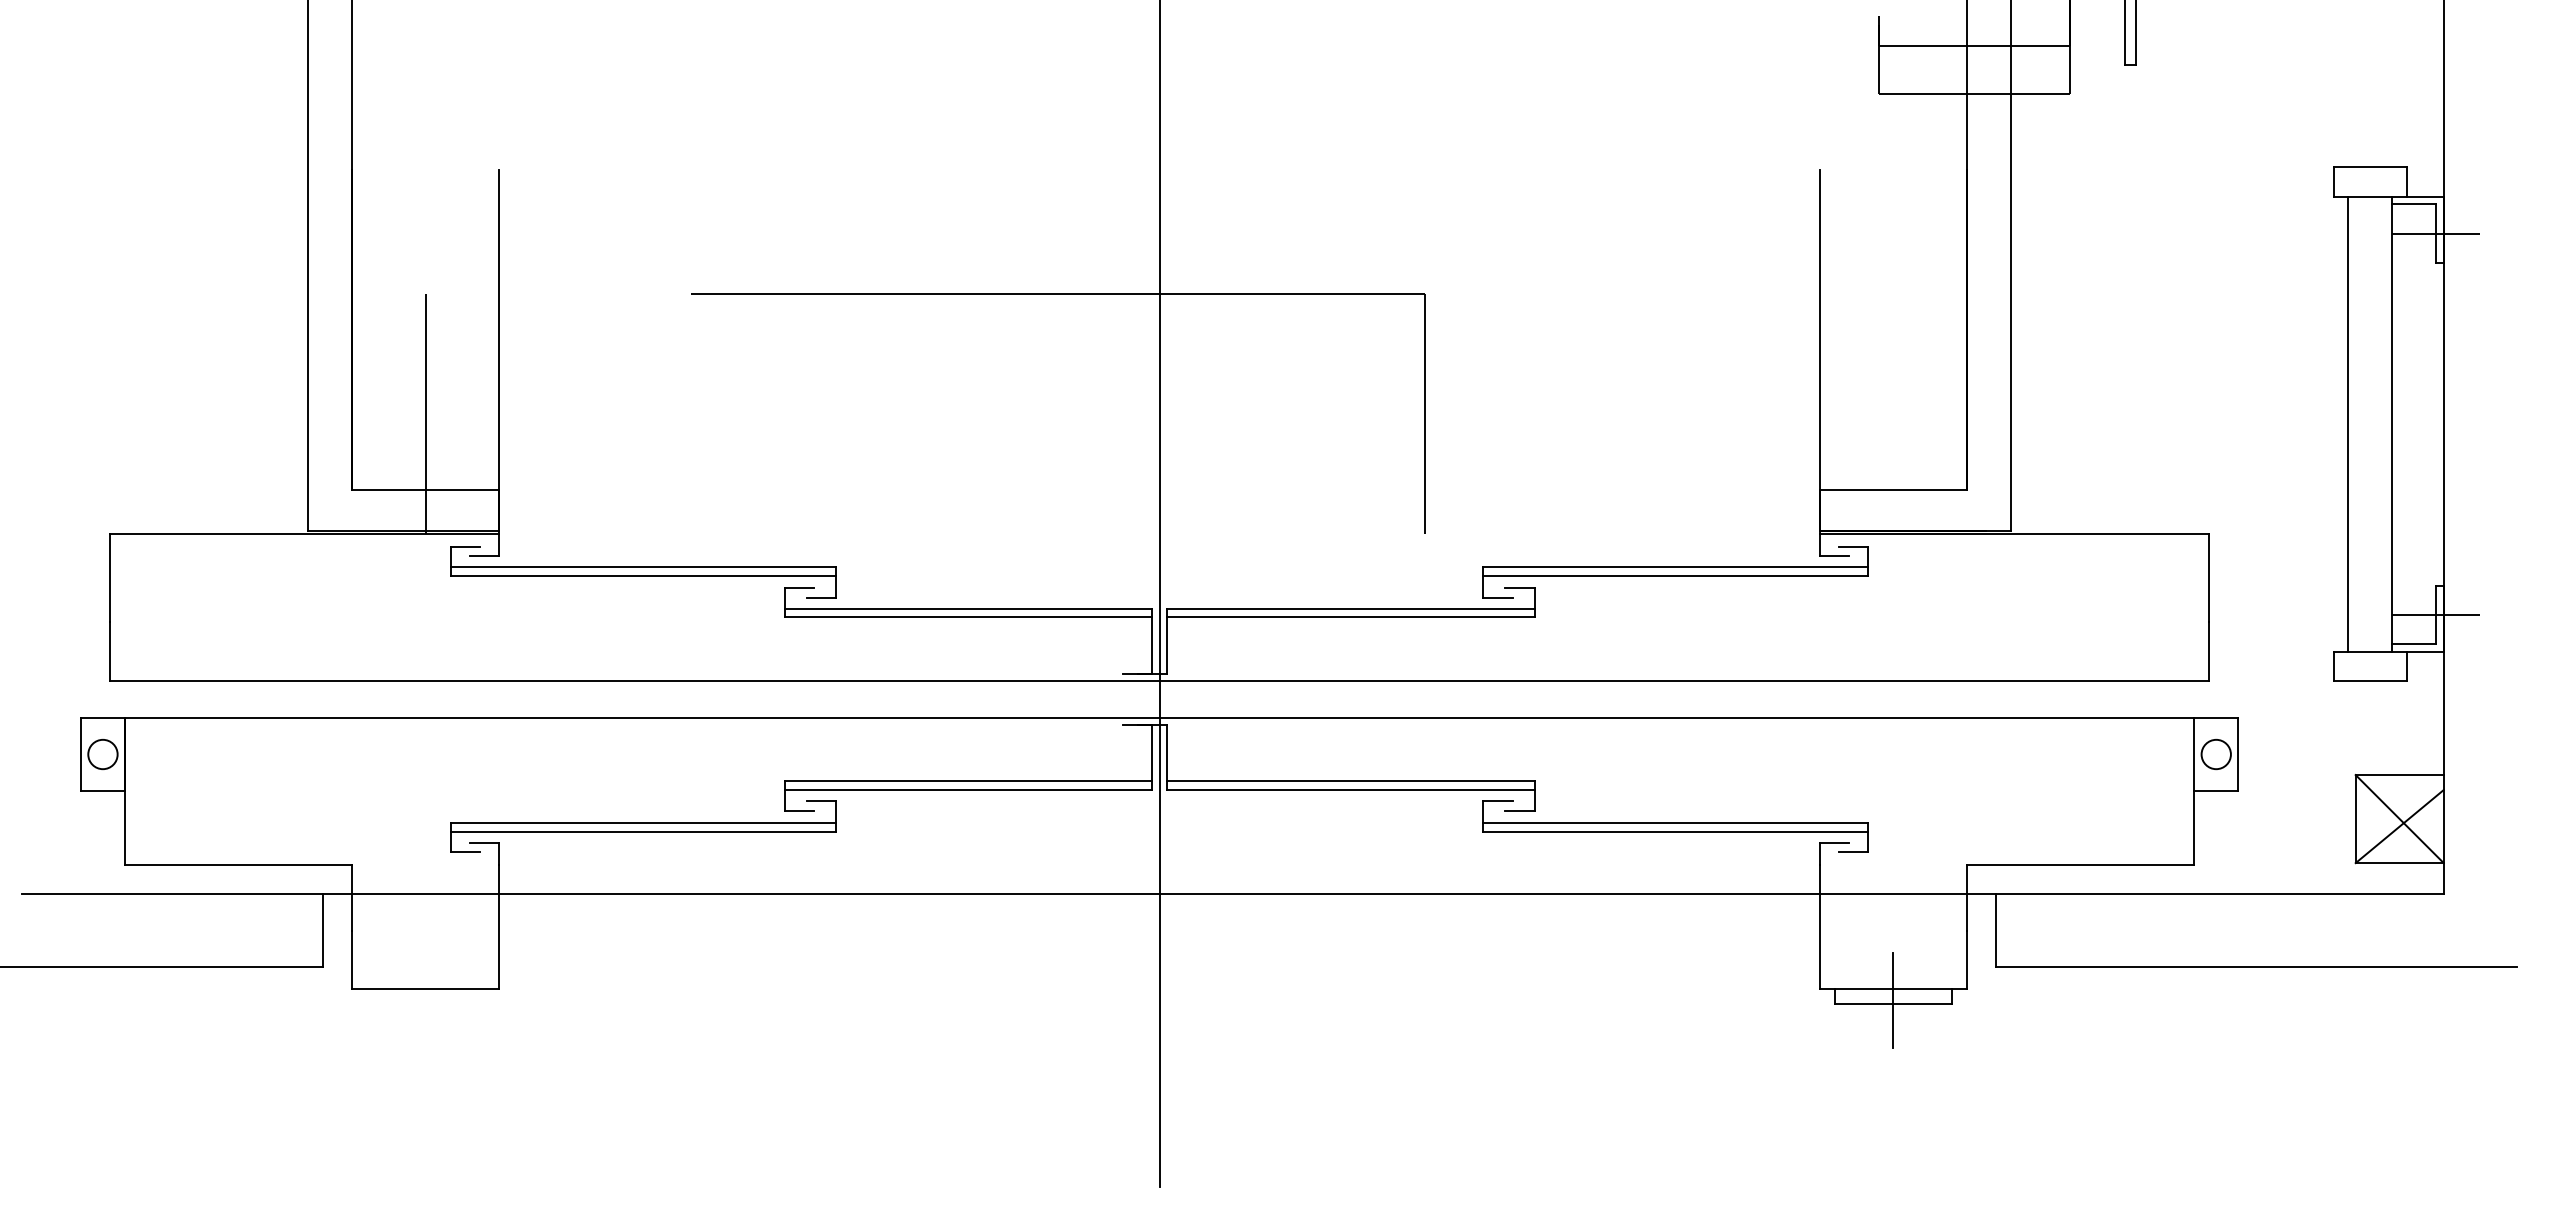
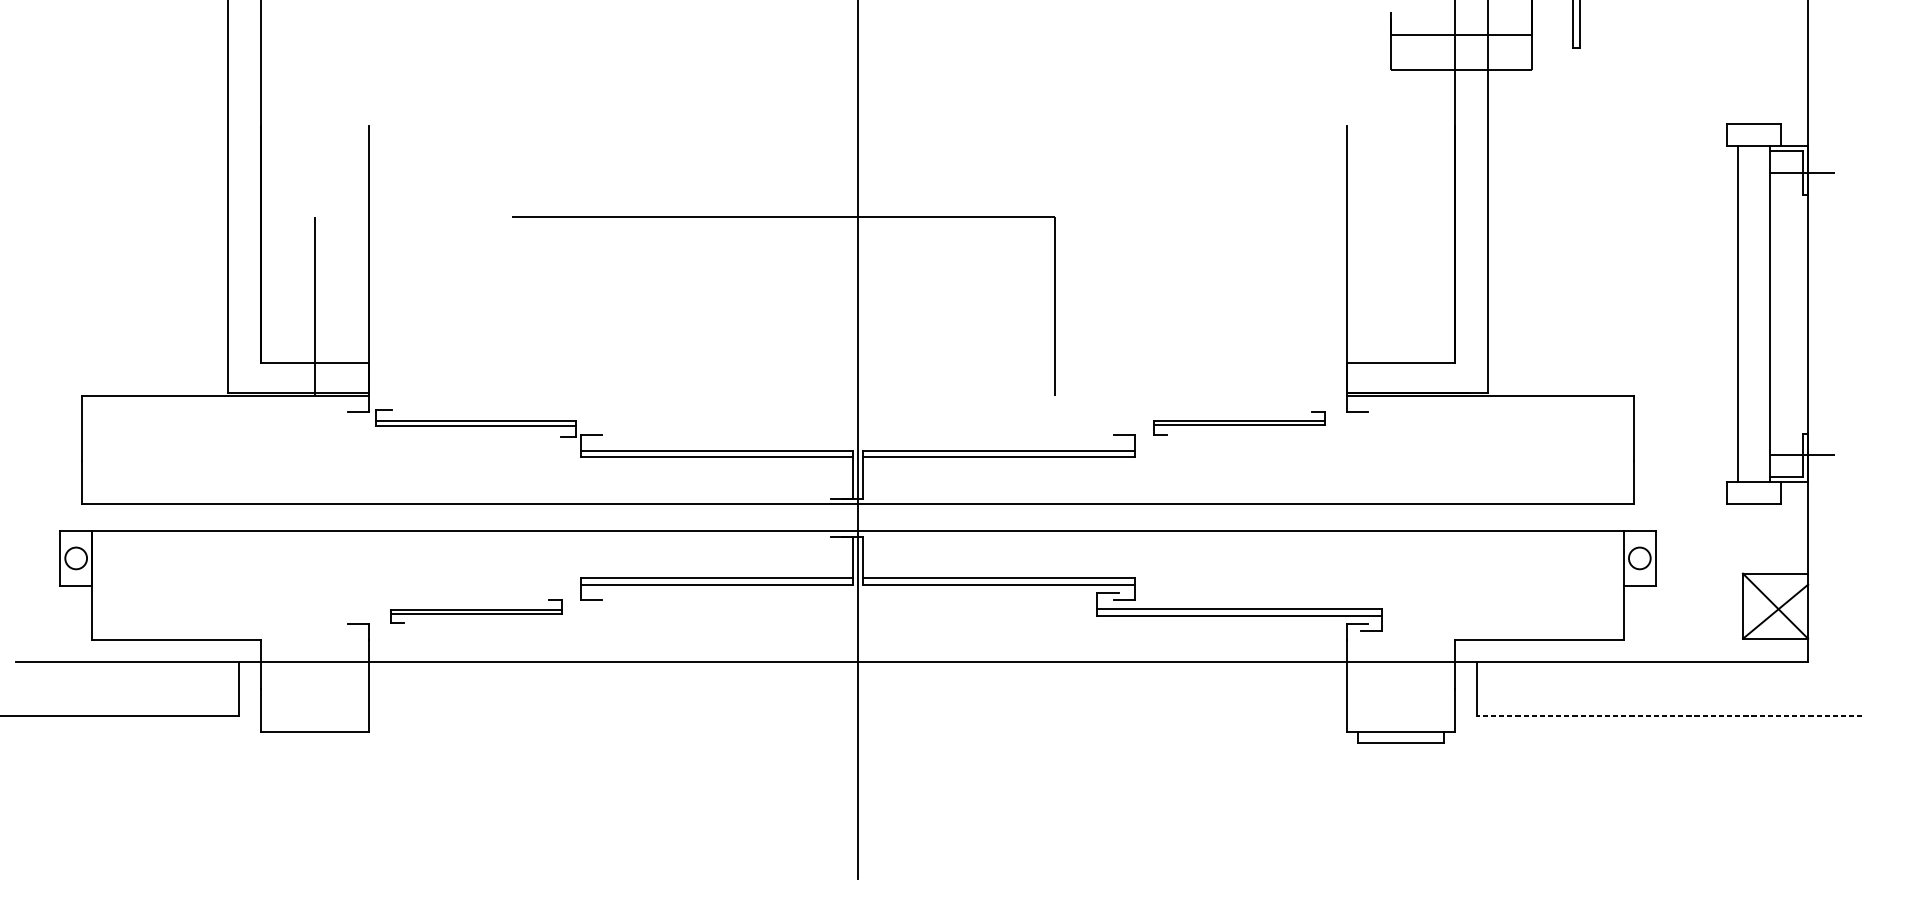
part: (643, 572) -> (476, 423), size x0.7
part: (1675, 572) -> (1239, 423), size x0.6
part: (643, 826) -> (476, 611), size x0.6
line: (2256, 967) -> (1669, 716), solid -> dashed
line: (1893, 1000) -> (1401, 740), removed

